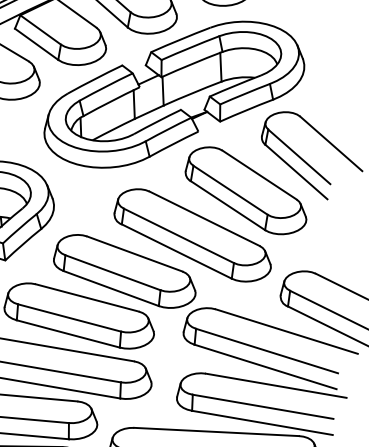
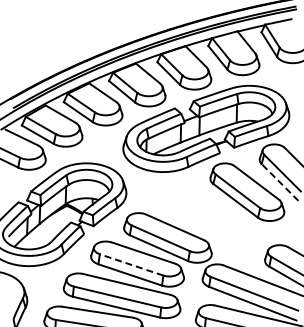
line: (295, 172) -> (279, 182), solid -> dashed
part: (192, 234) -> (212, 217), removed
line: (69, 317) -> (131, 264), solid -> dashed

